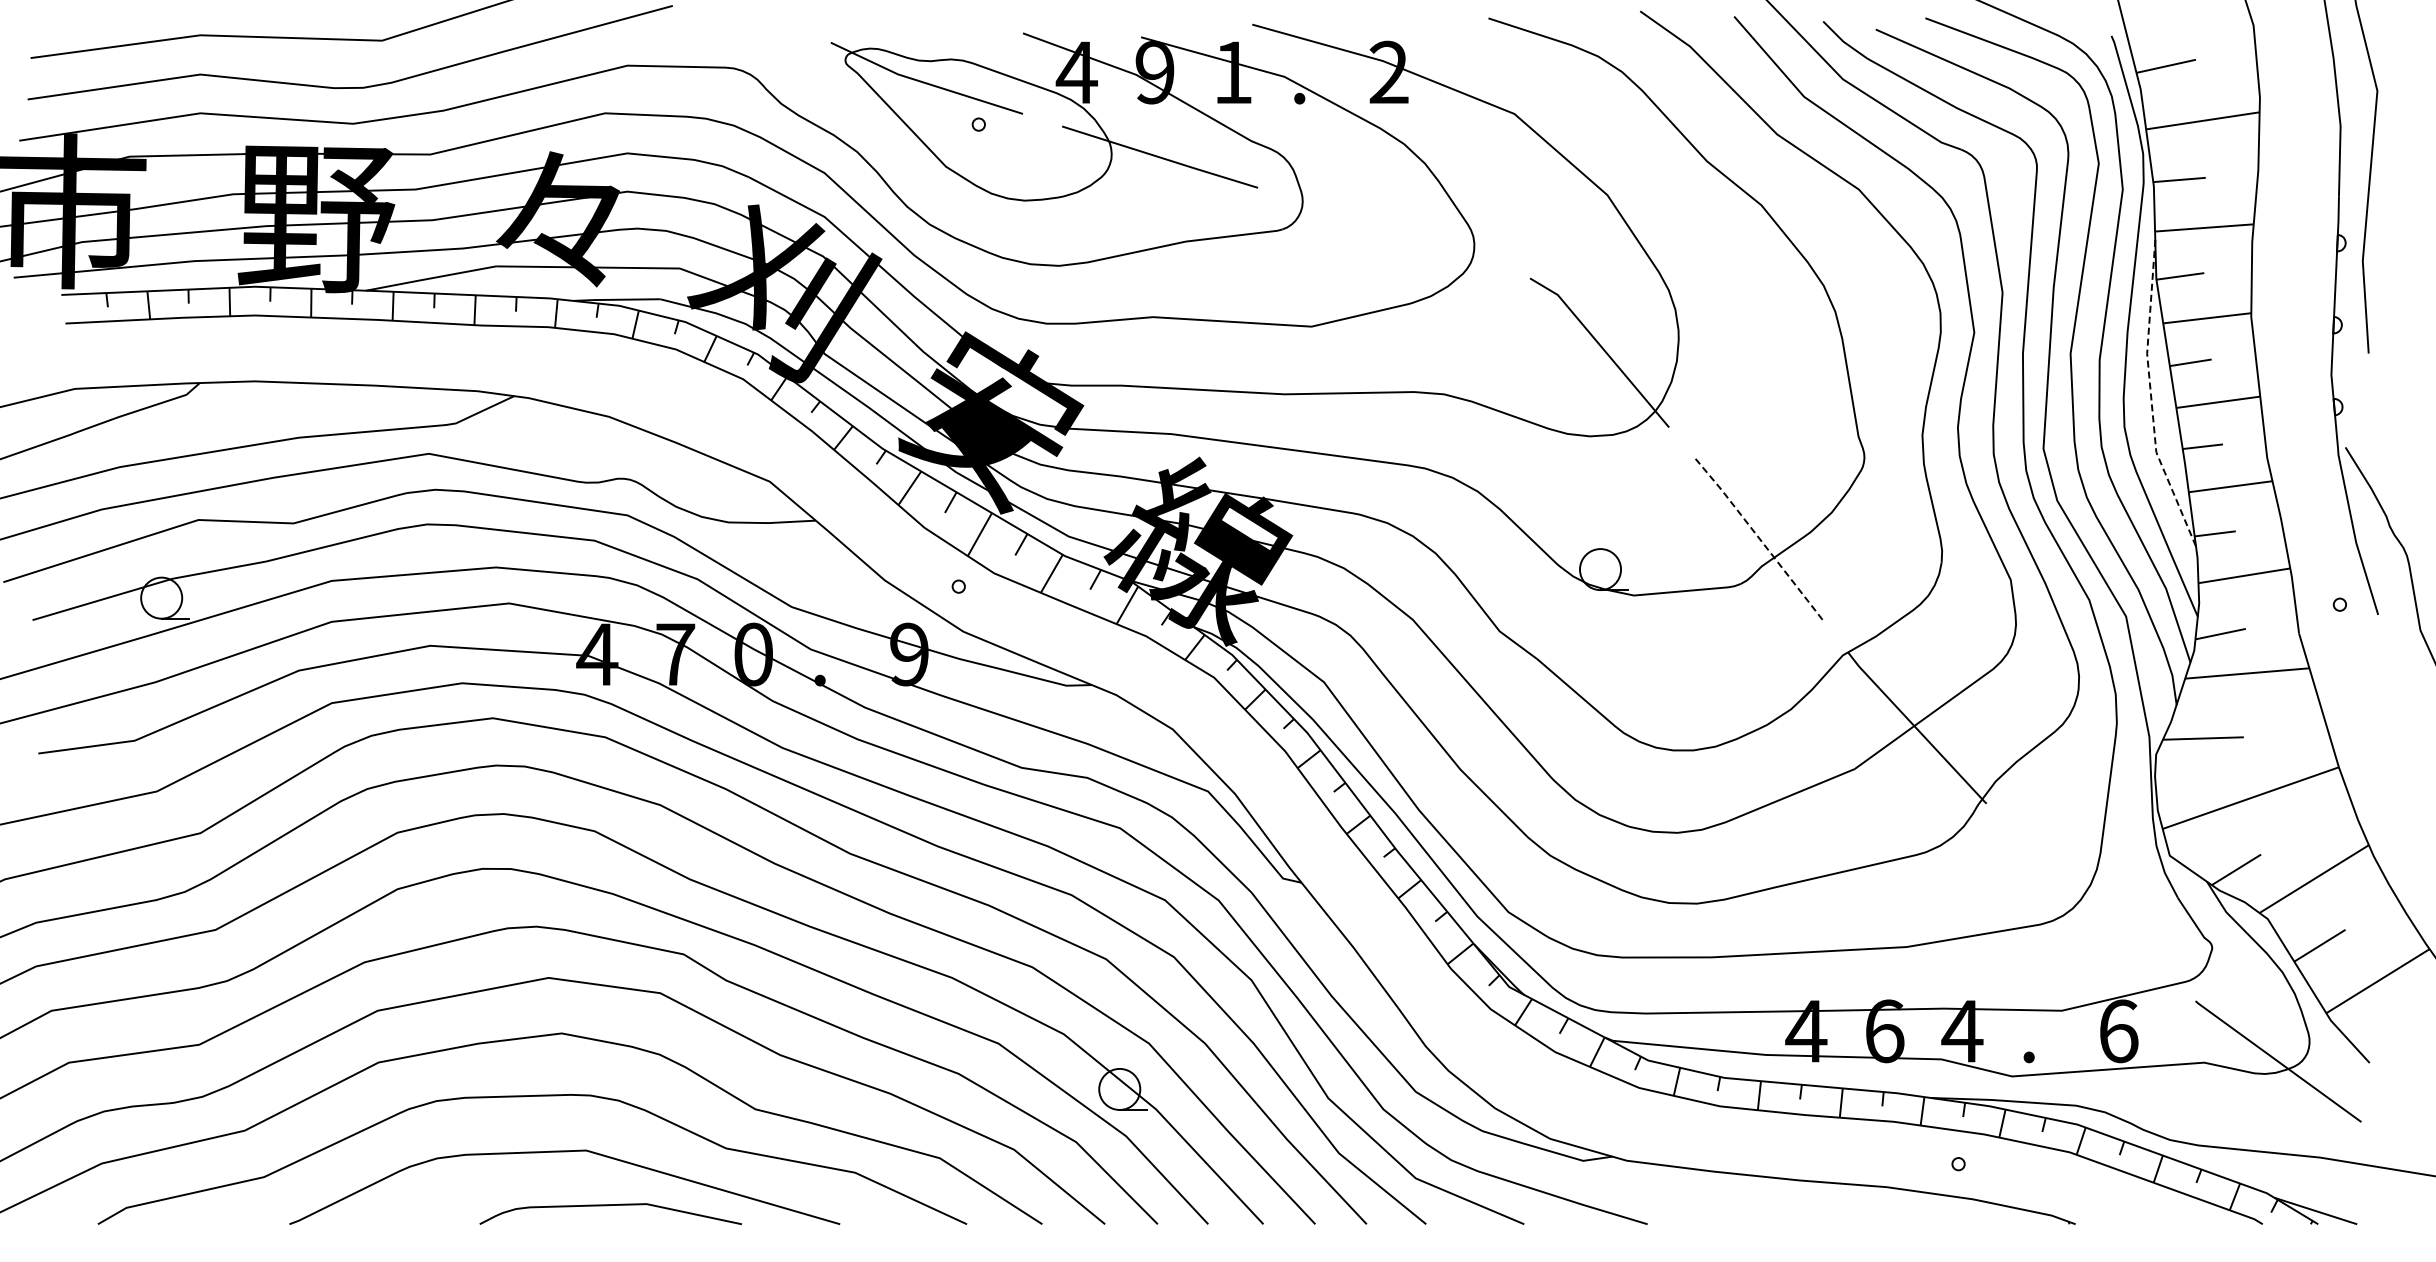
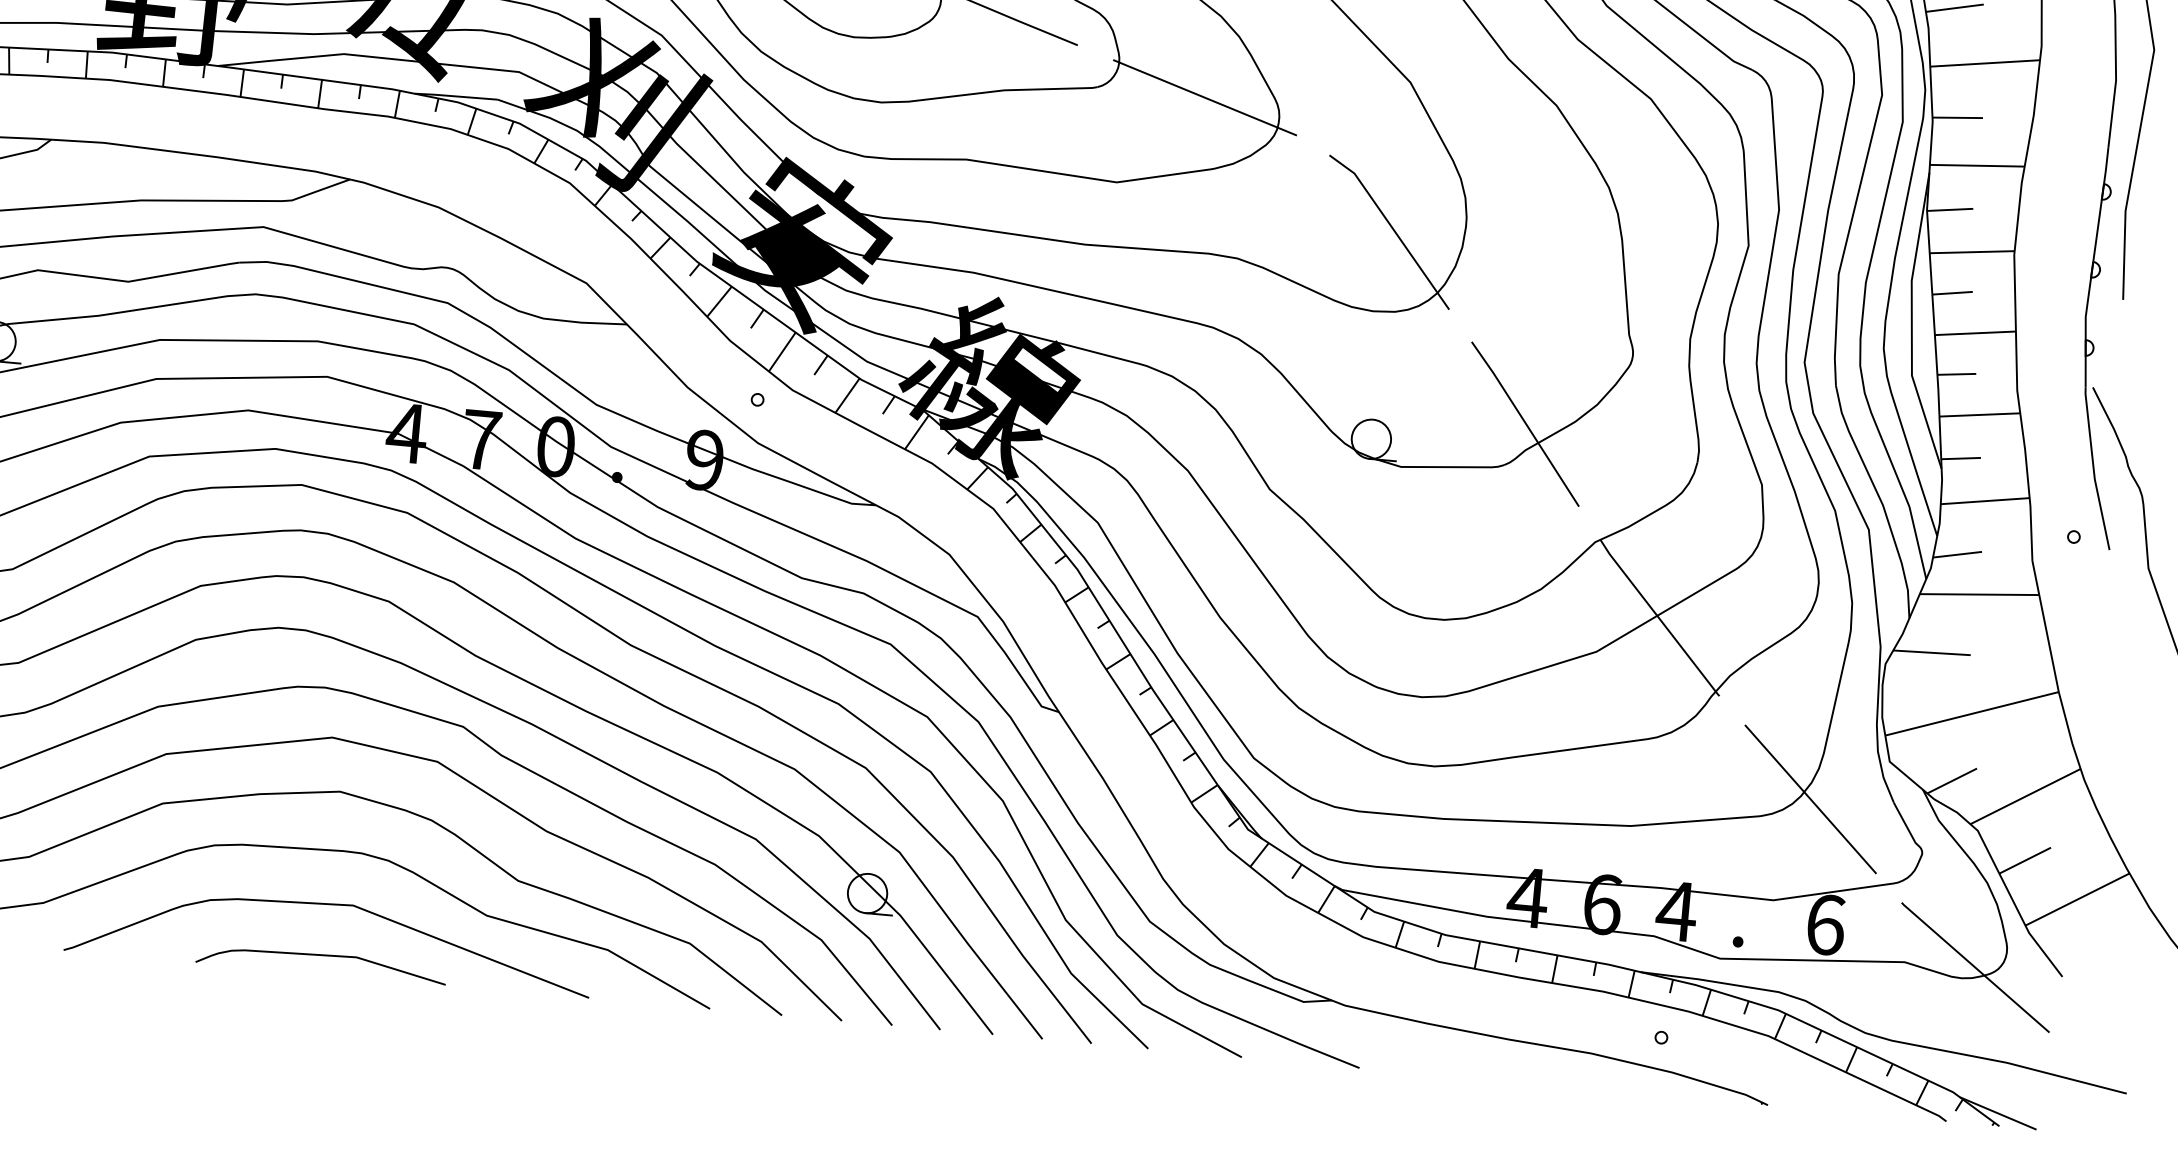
line: (1395, 230) -> (1205, 97), added
line: (2151, 396) -> (1912, 321), dashed -> solid
line: (1759, 539) -> (1525, 424), dashed -> solid
line: (2090, 901) -> (1810, 798), added
curve: (608, 1206) -> (319, 956), moved

